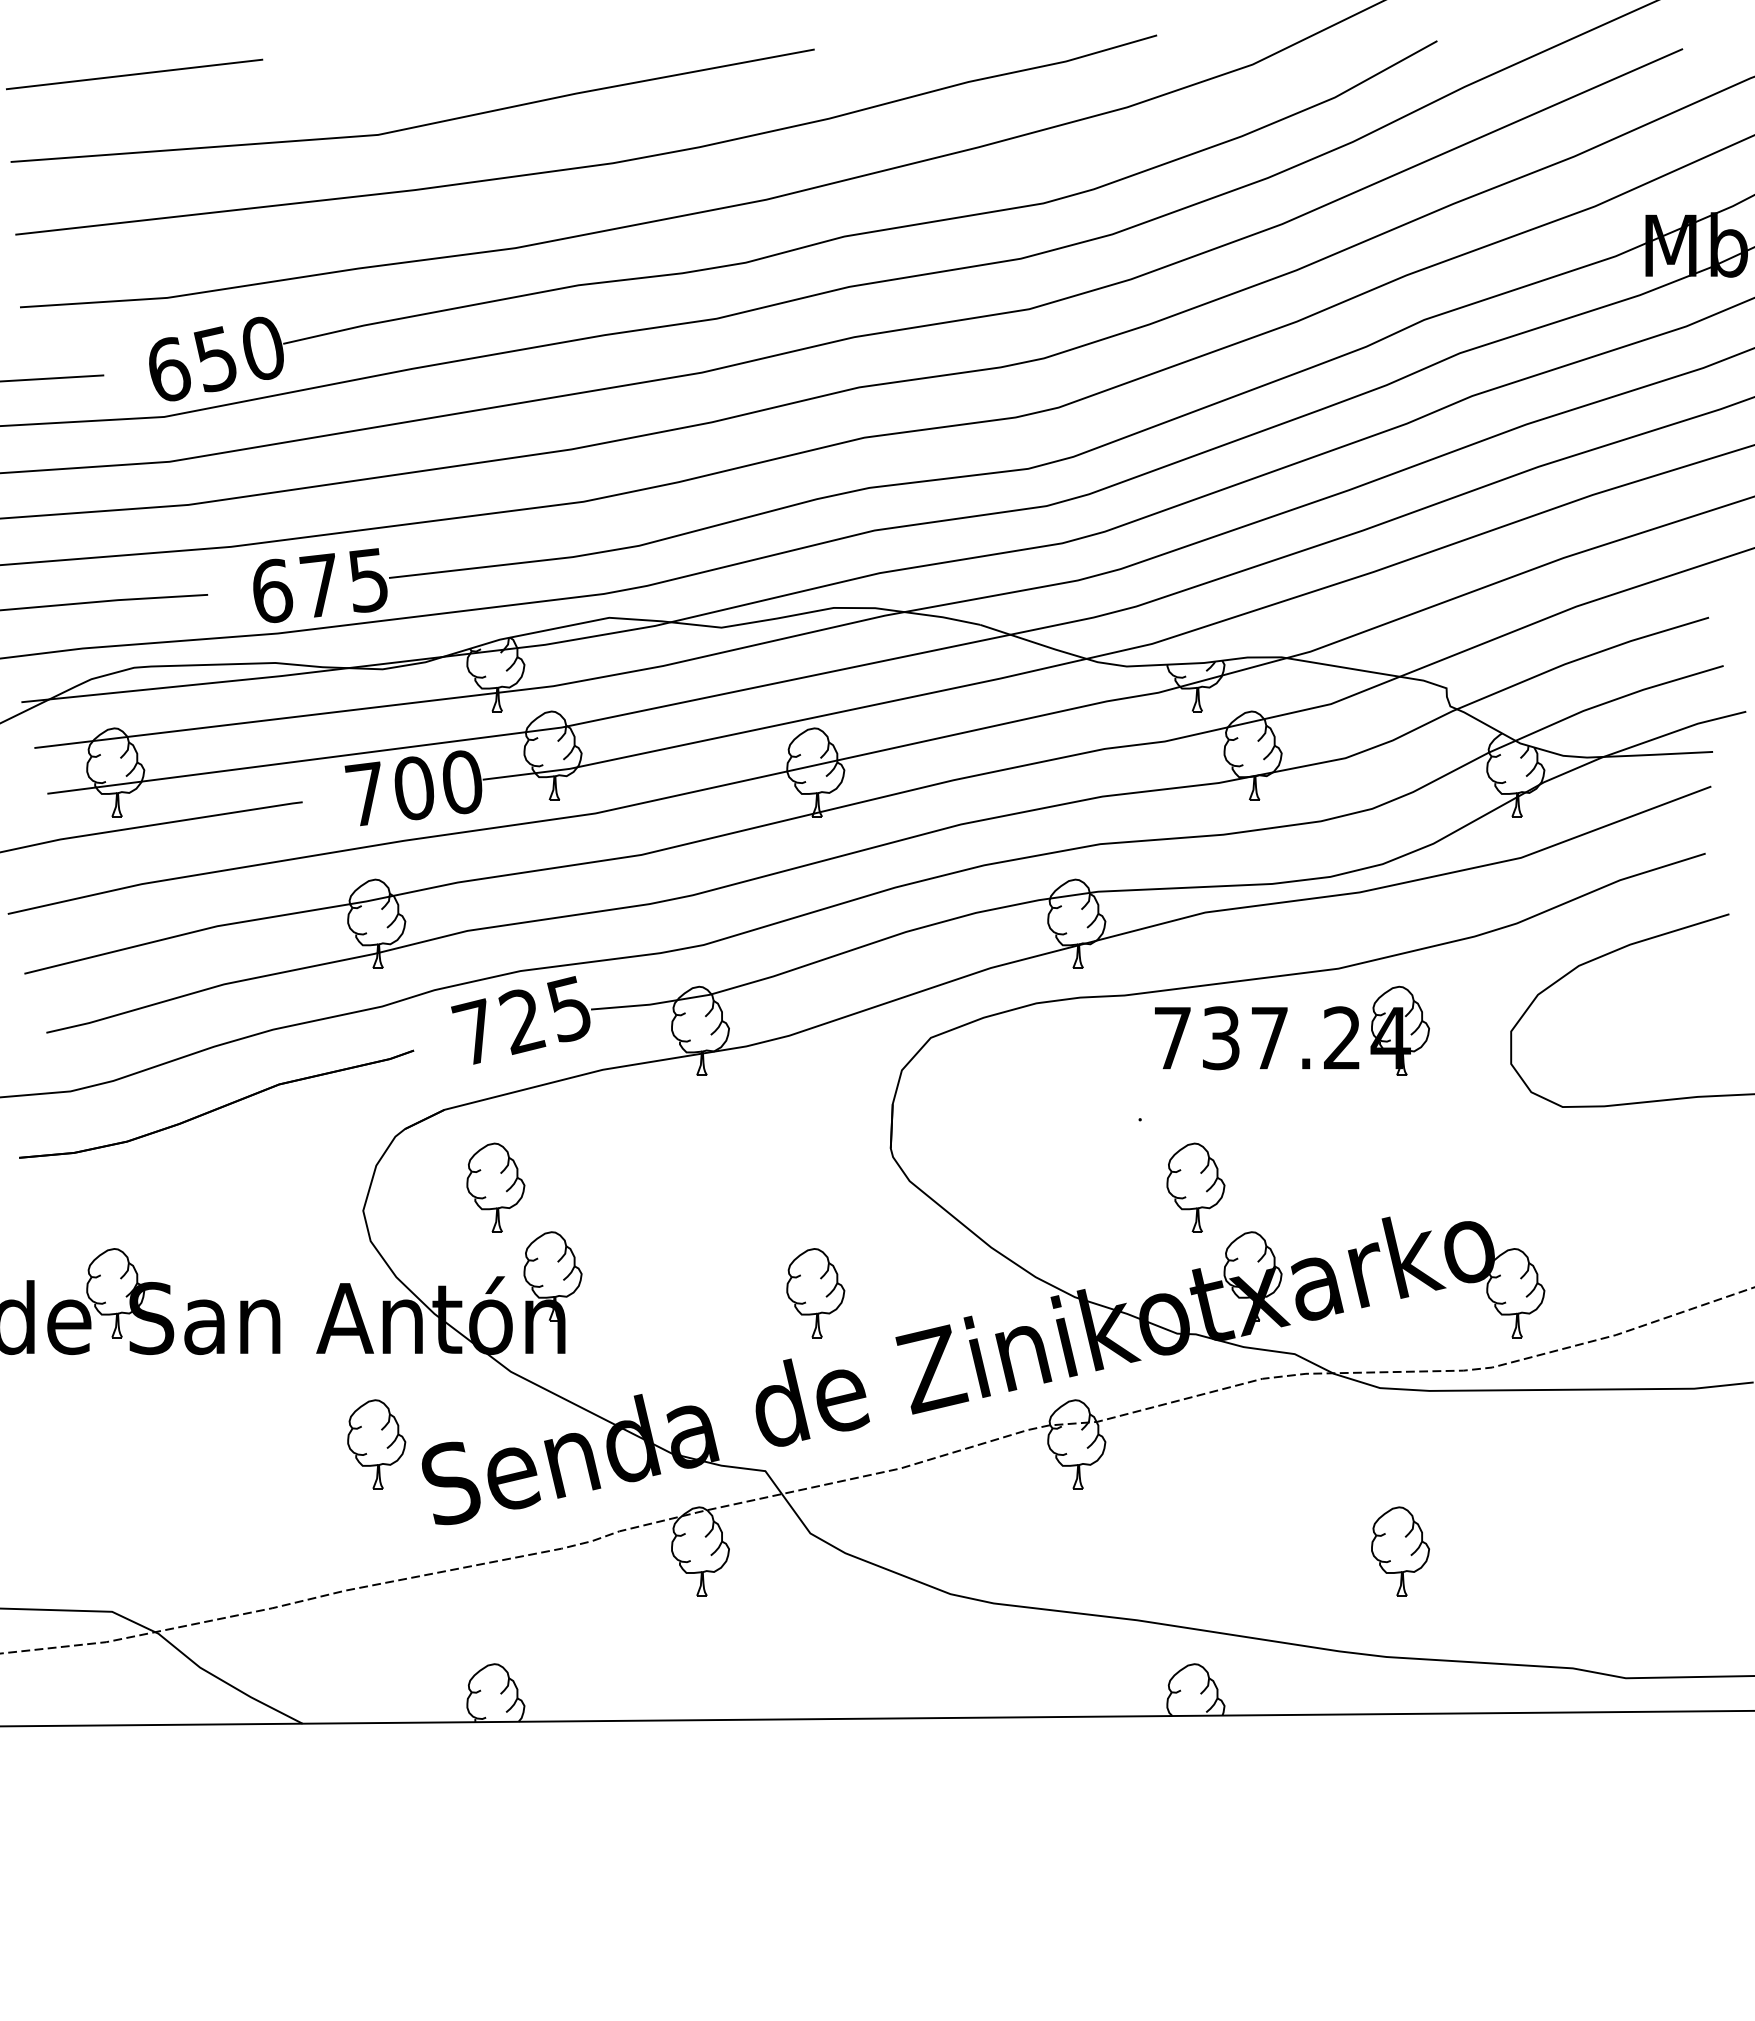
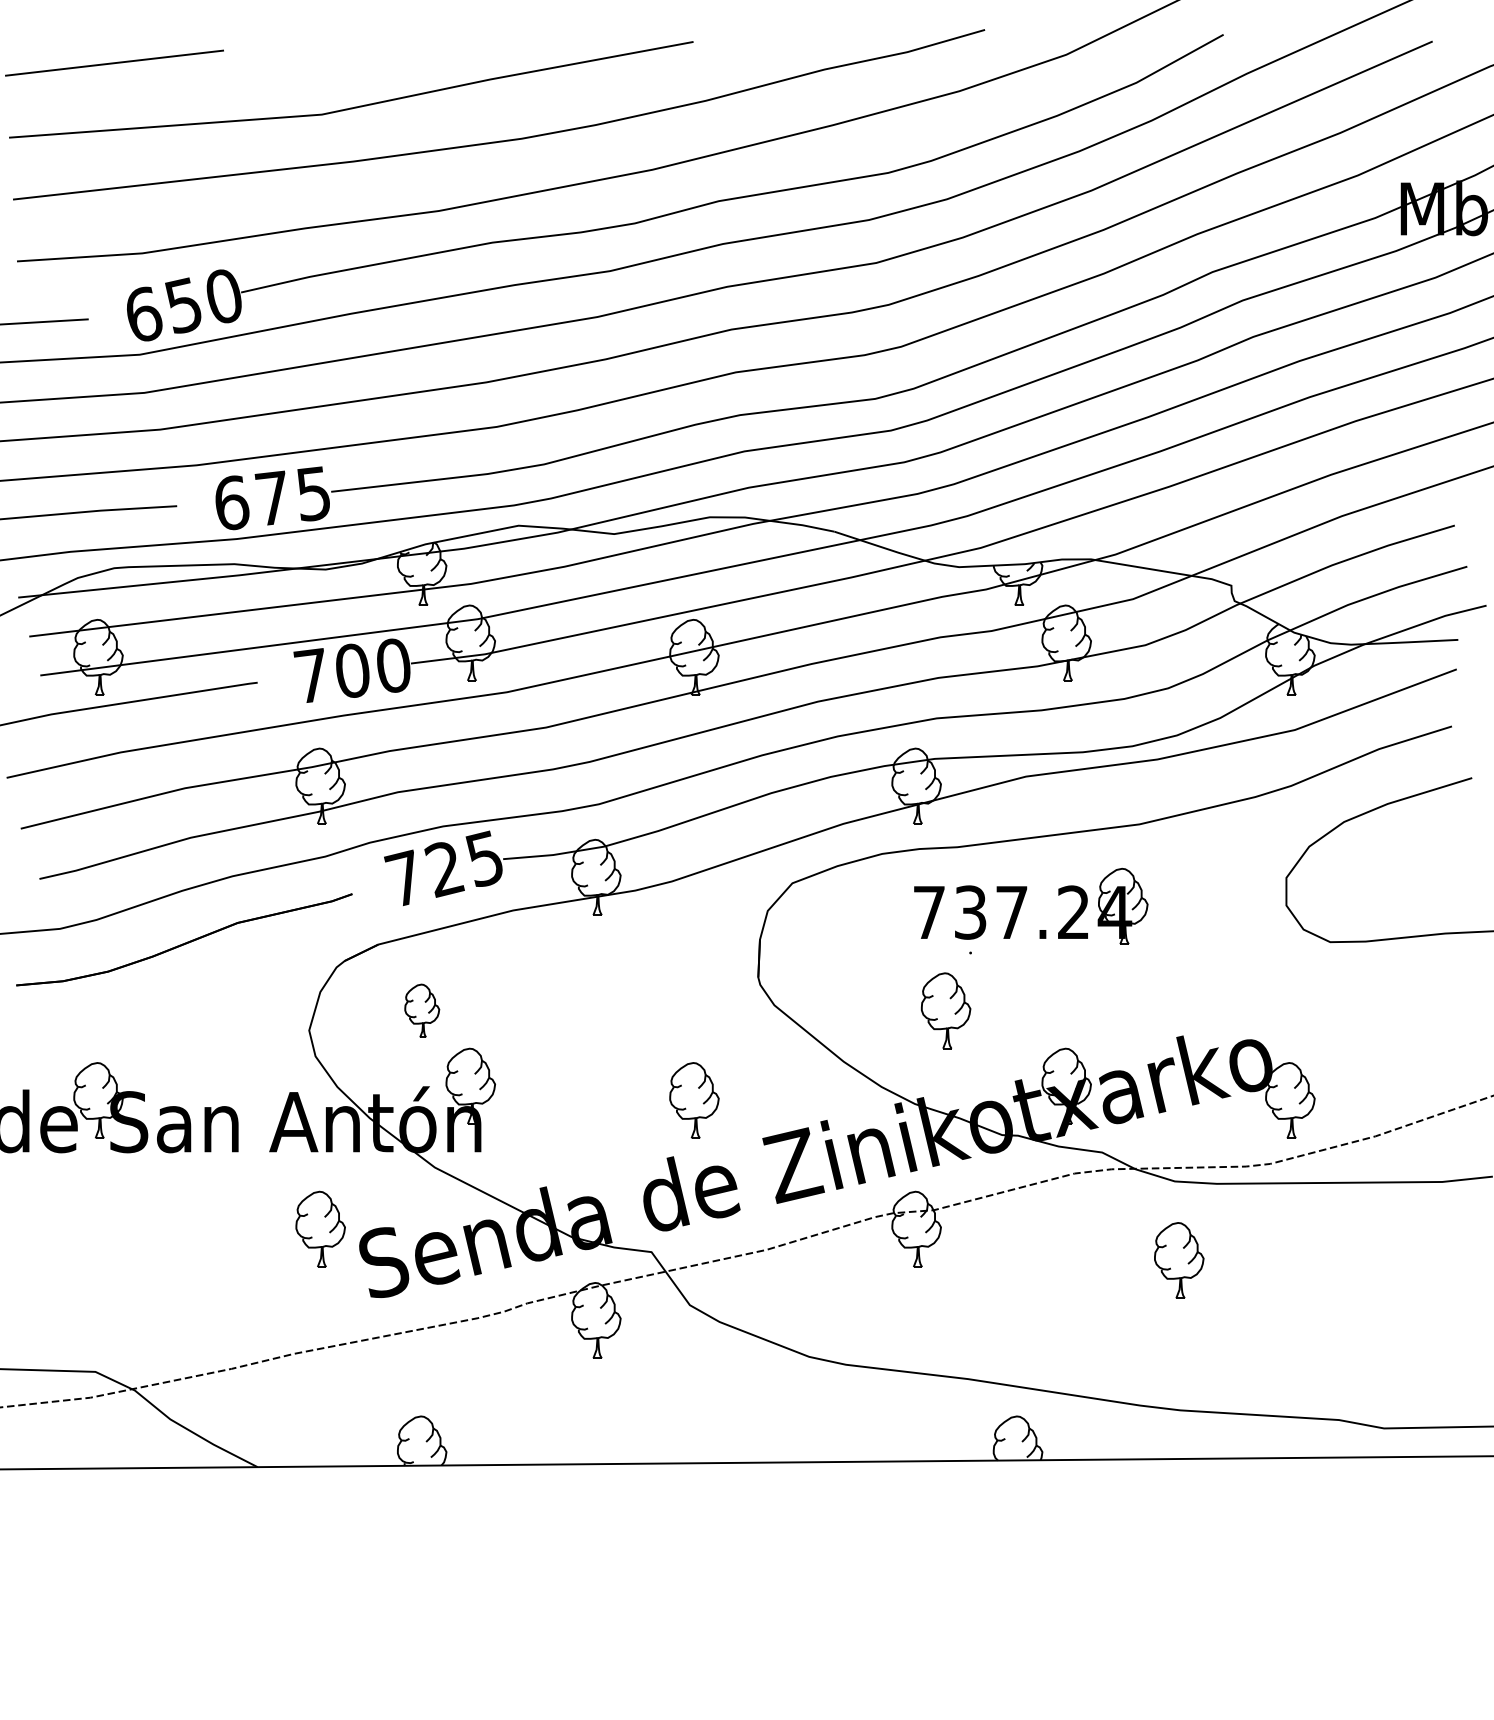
part: (1282, 1027) -> (1022, 903), moved
part: (496, 1187) -> (422, 1010), size x0.7
part: (1196, 1187) -> (946, 1010), moved
part: (1400, 1551) -> (1179, 1260), moved

